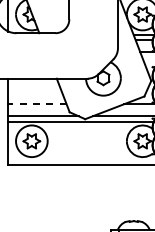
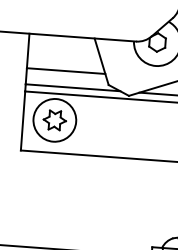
line: (37, 104) -> (66, 71), dashed -> solid

